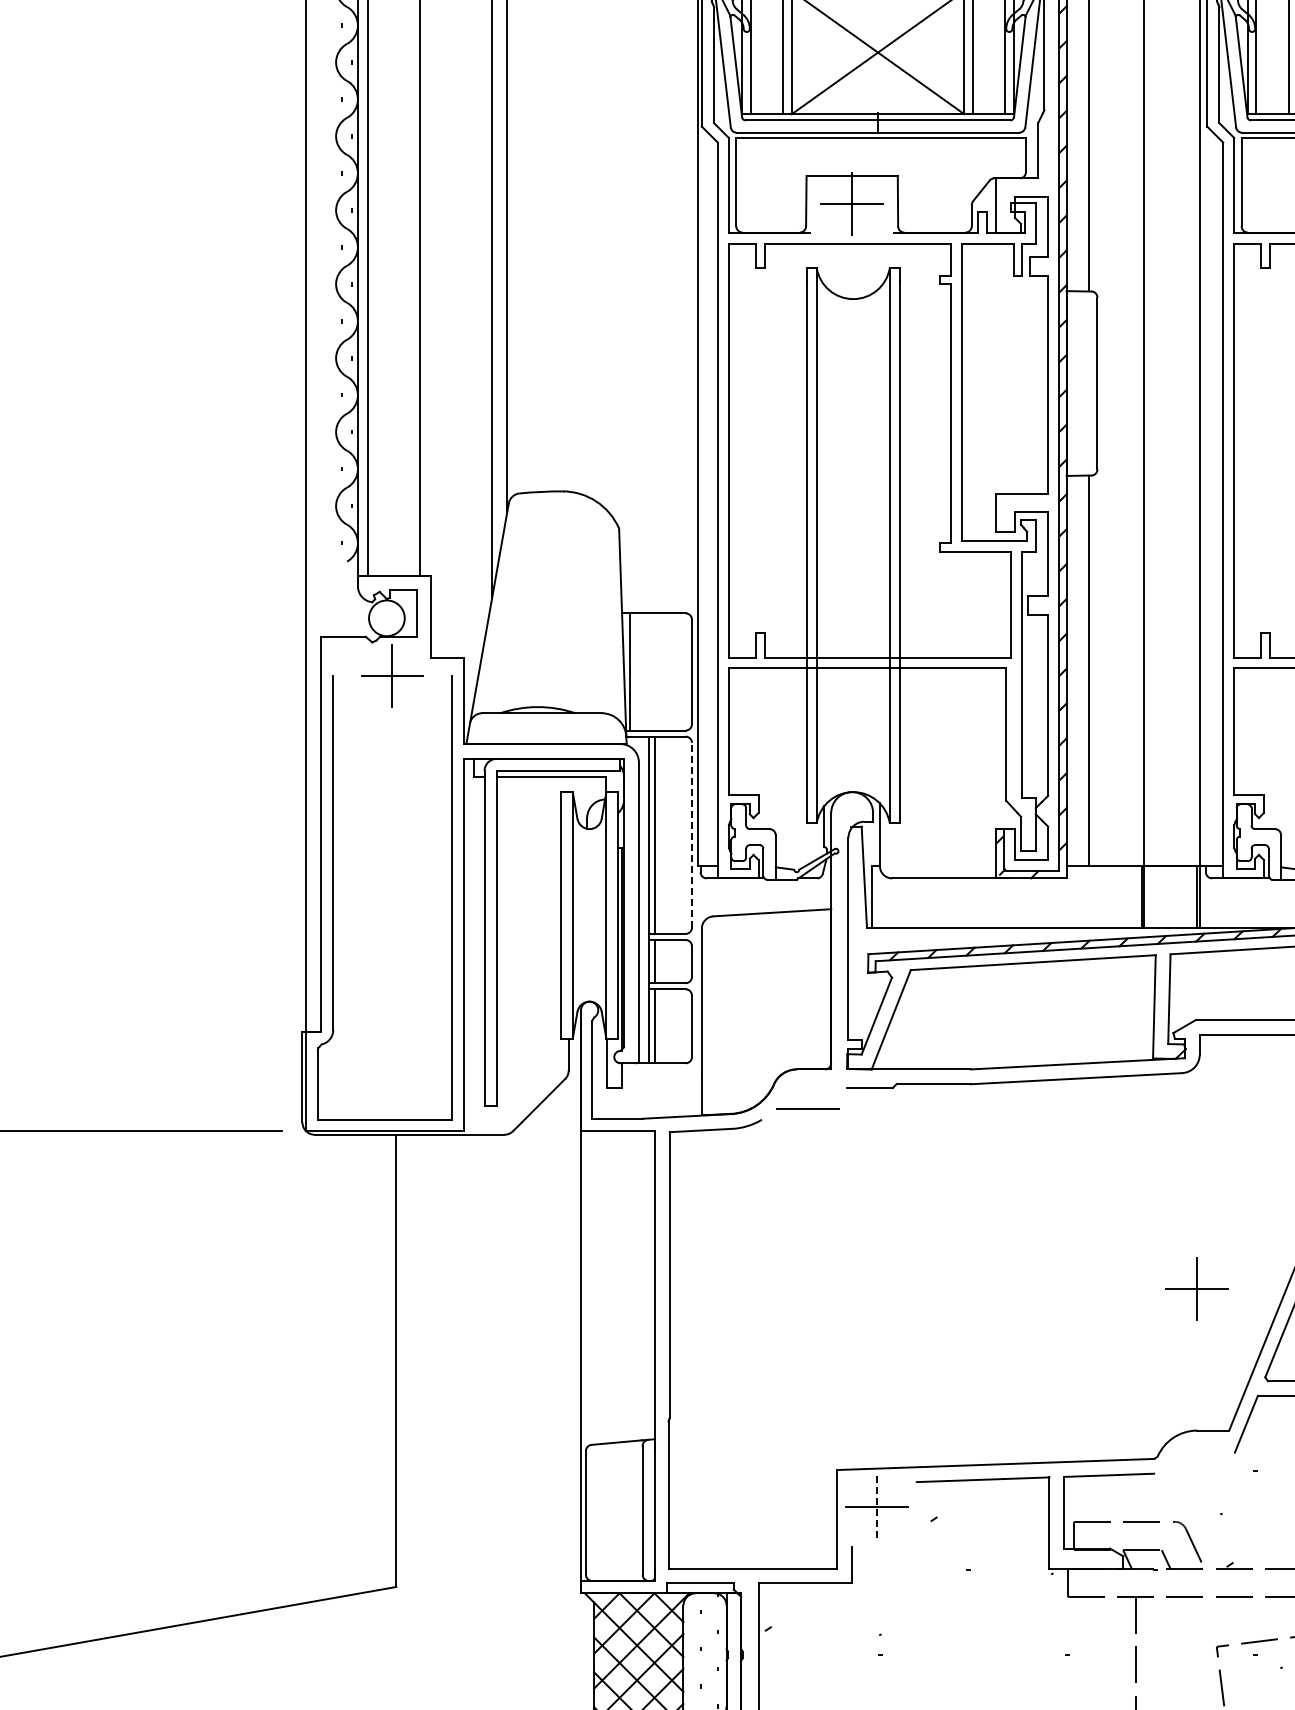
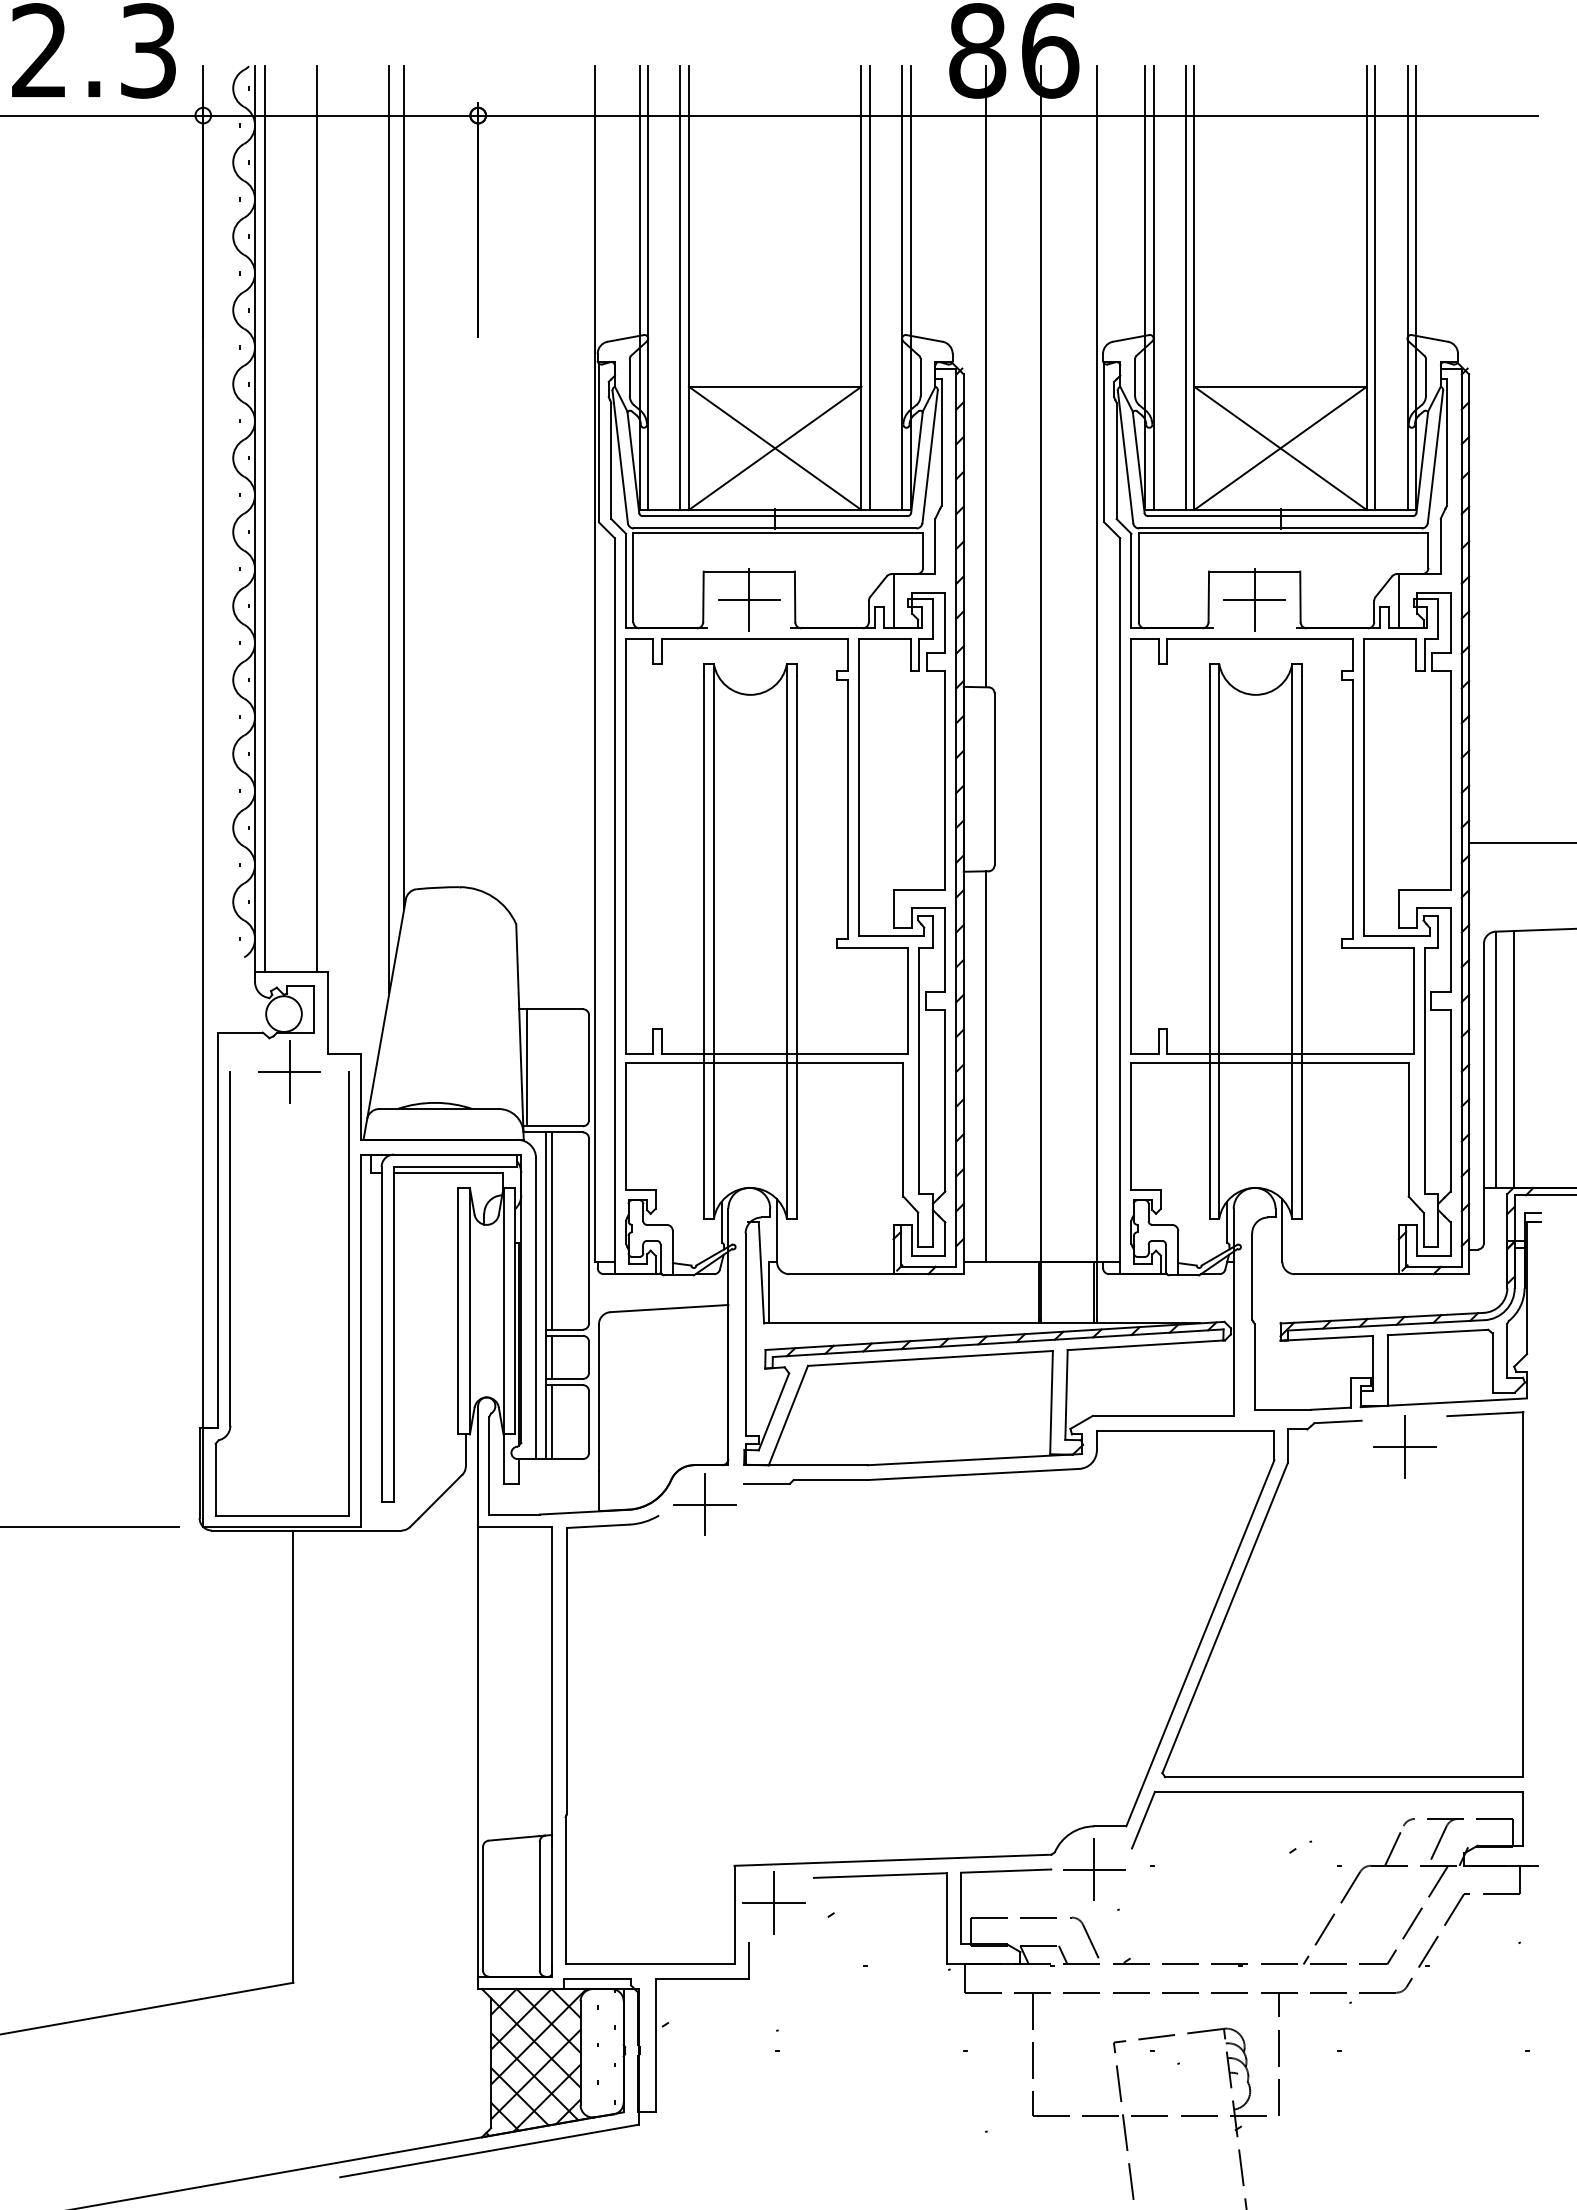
line: (692, 834) -> (589, 1230), dashed -> solid
line: (807, 1108) -> (704, 1504), added
part: (1197, 1288) -> (1094, 1869), moved
line: (876, 1506) -> (773, 1902), dashed -> solid

